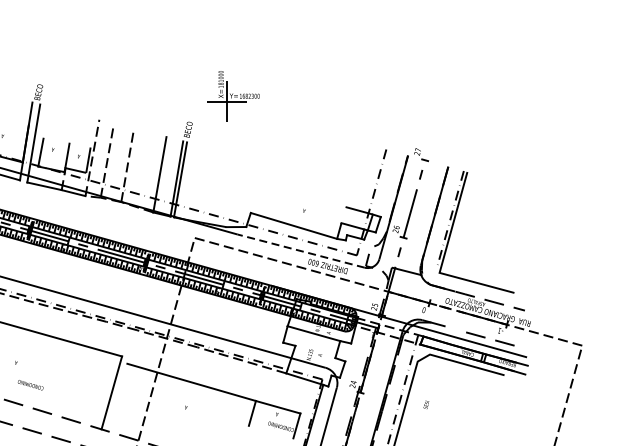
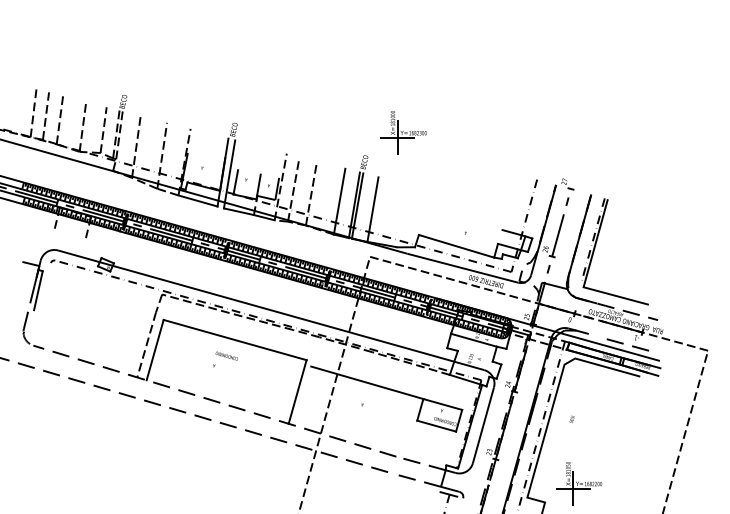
line: (197, 183) -> (372, 209), added
line: (300, 251) -> (462, 268), dashed -> solid
text: (30, 384) -> (226, 355), moved
text: (425, 404) -> (571, 419), moved
line: (270, 431) -> (436, 425), added

